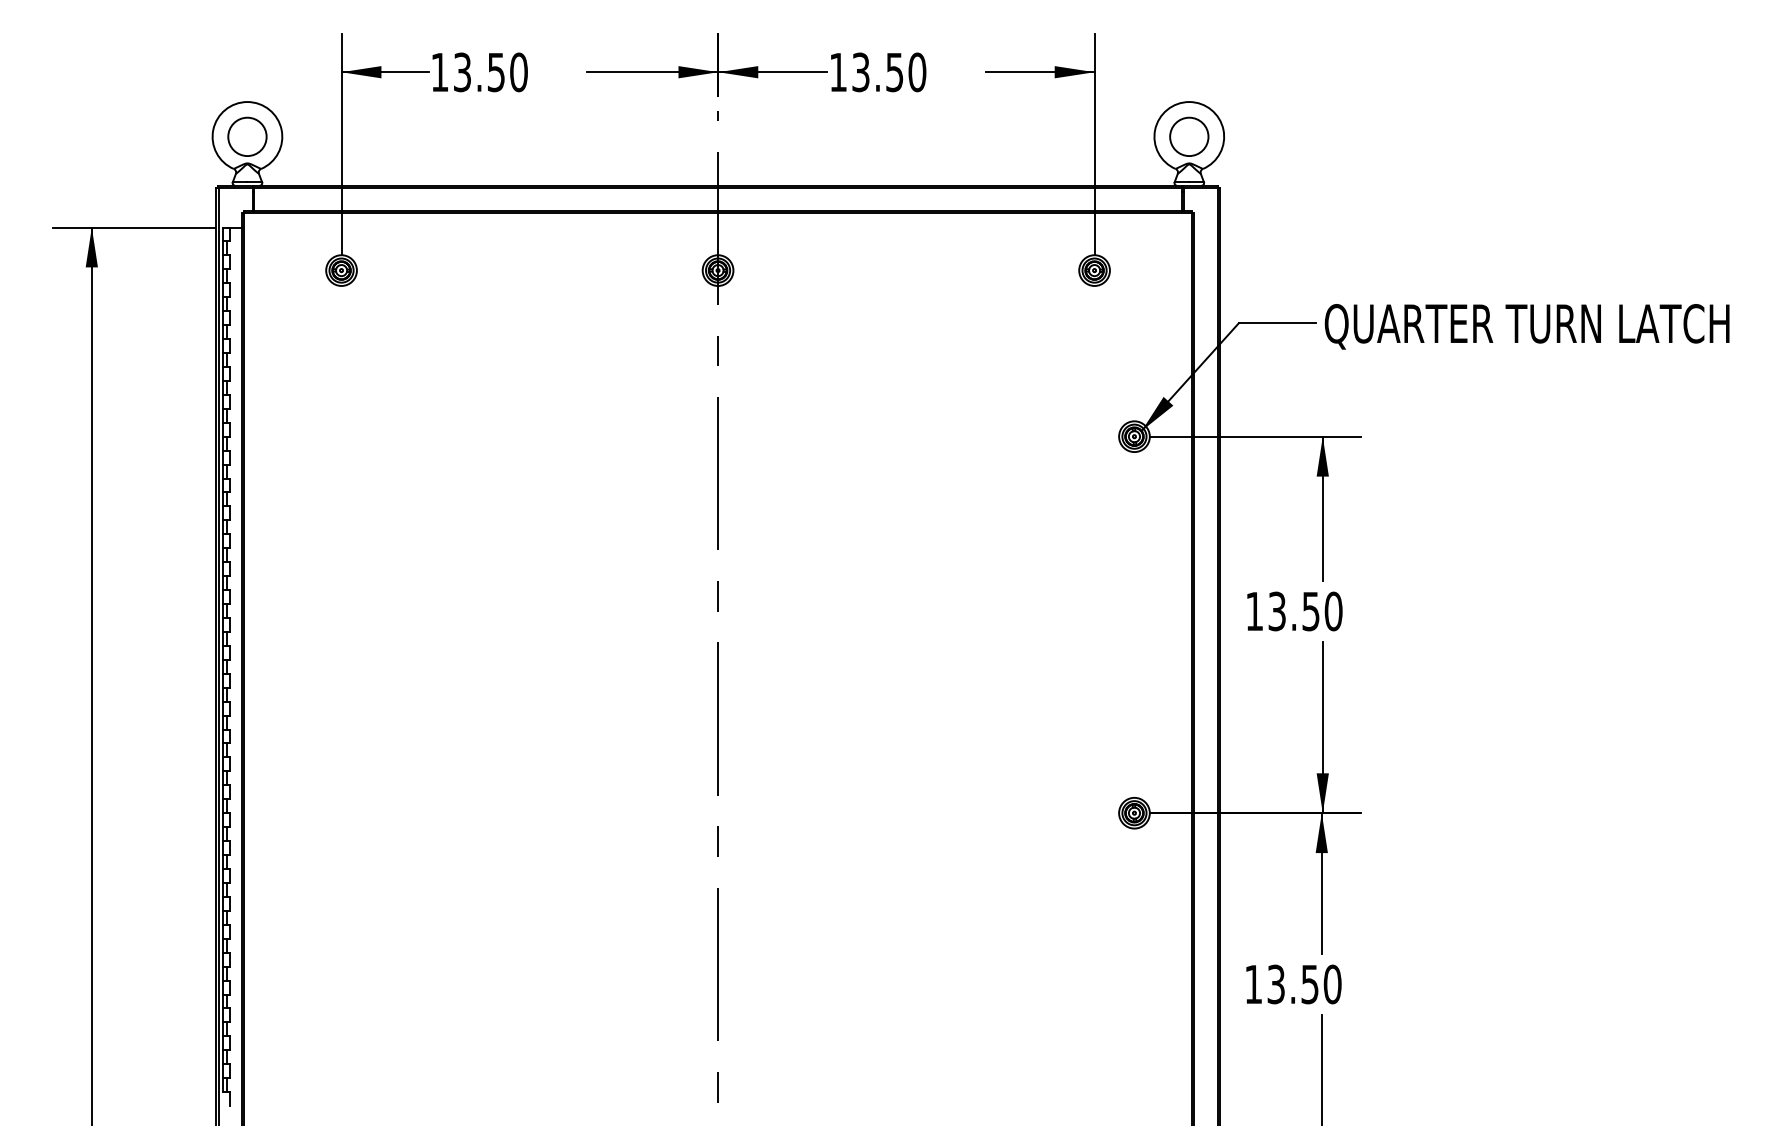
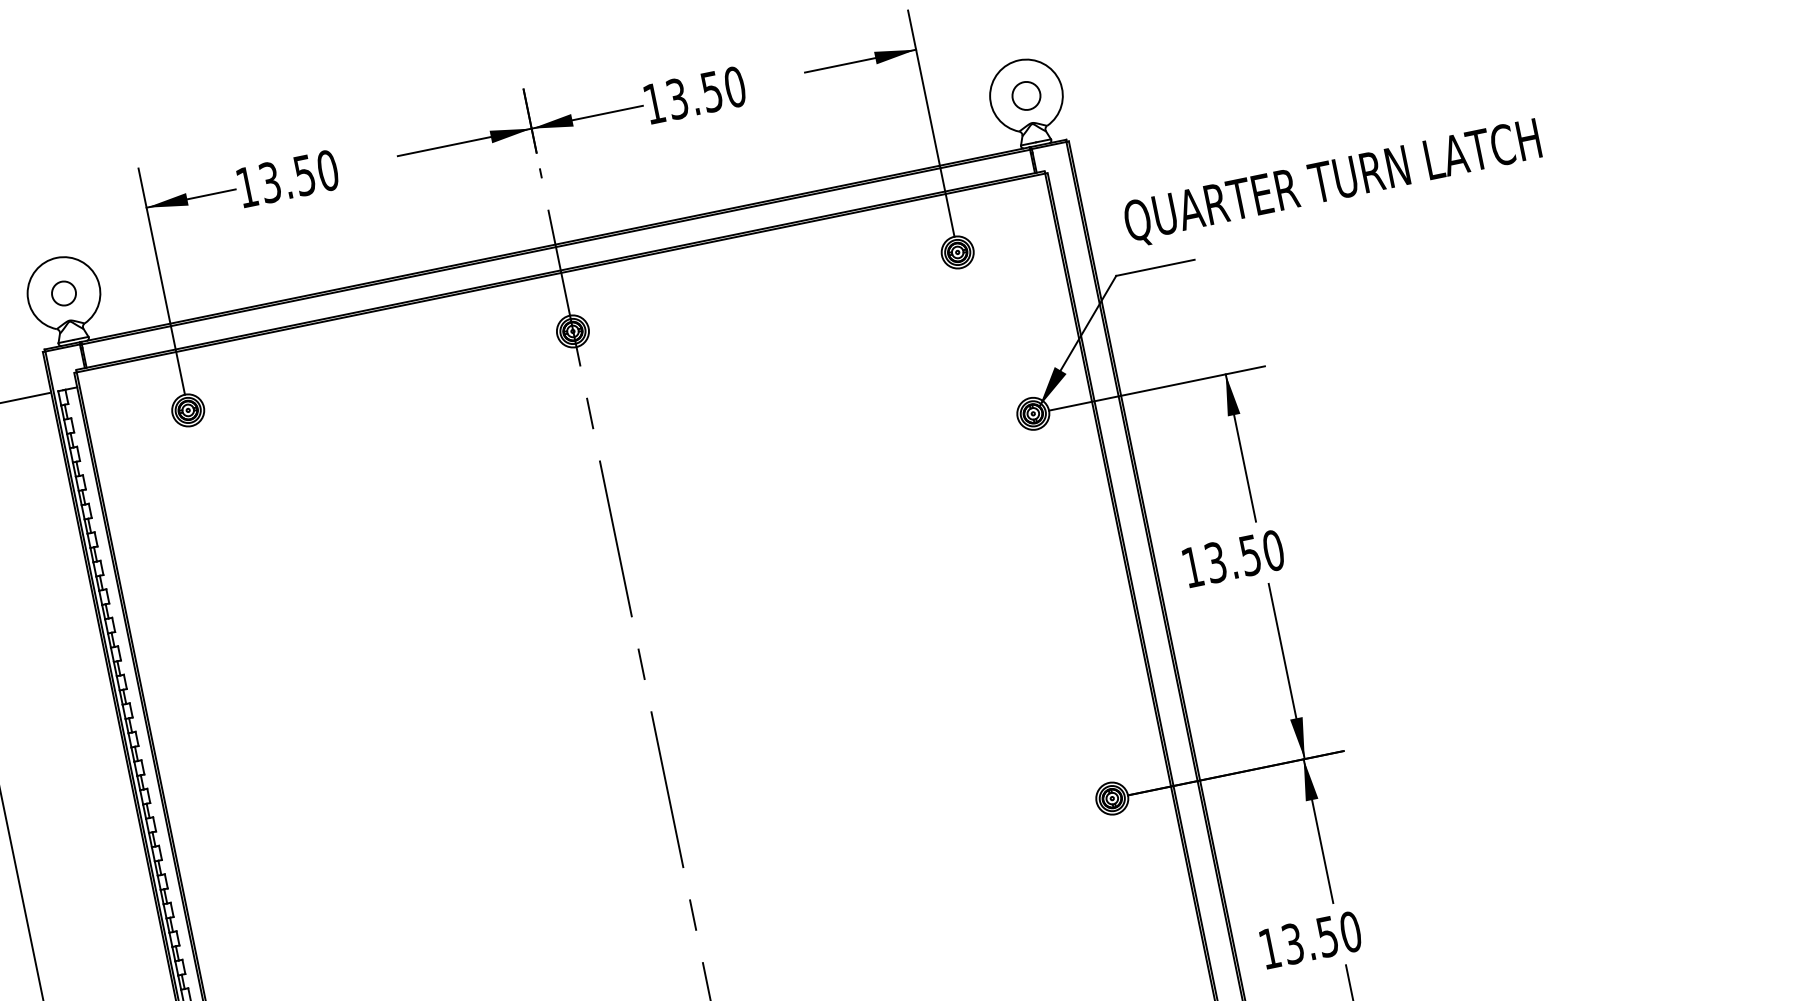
circle: (247, 136) -> (63, 293), size x0.6
circle: (1189, 136) -> (1026, 95), size x0.7
text: (1526, 326) -> (1332, 182), moved

